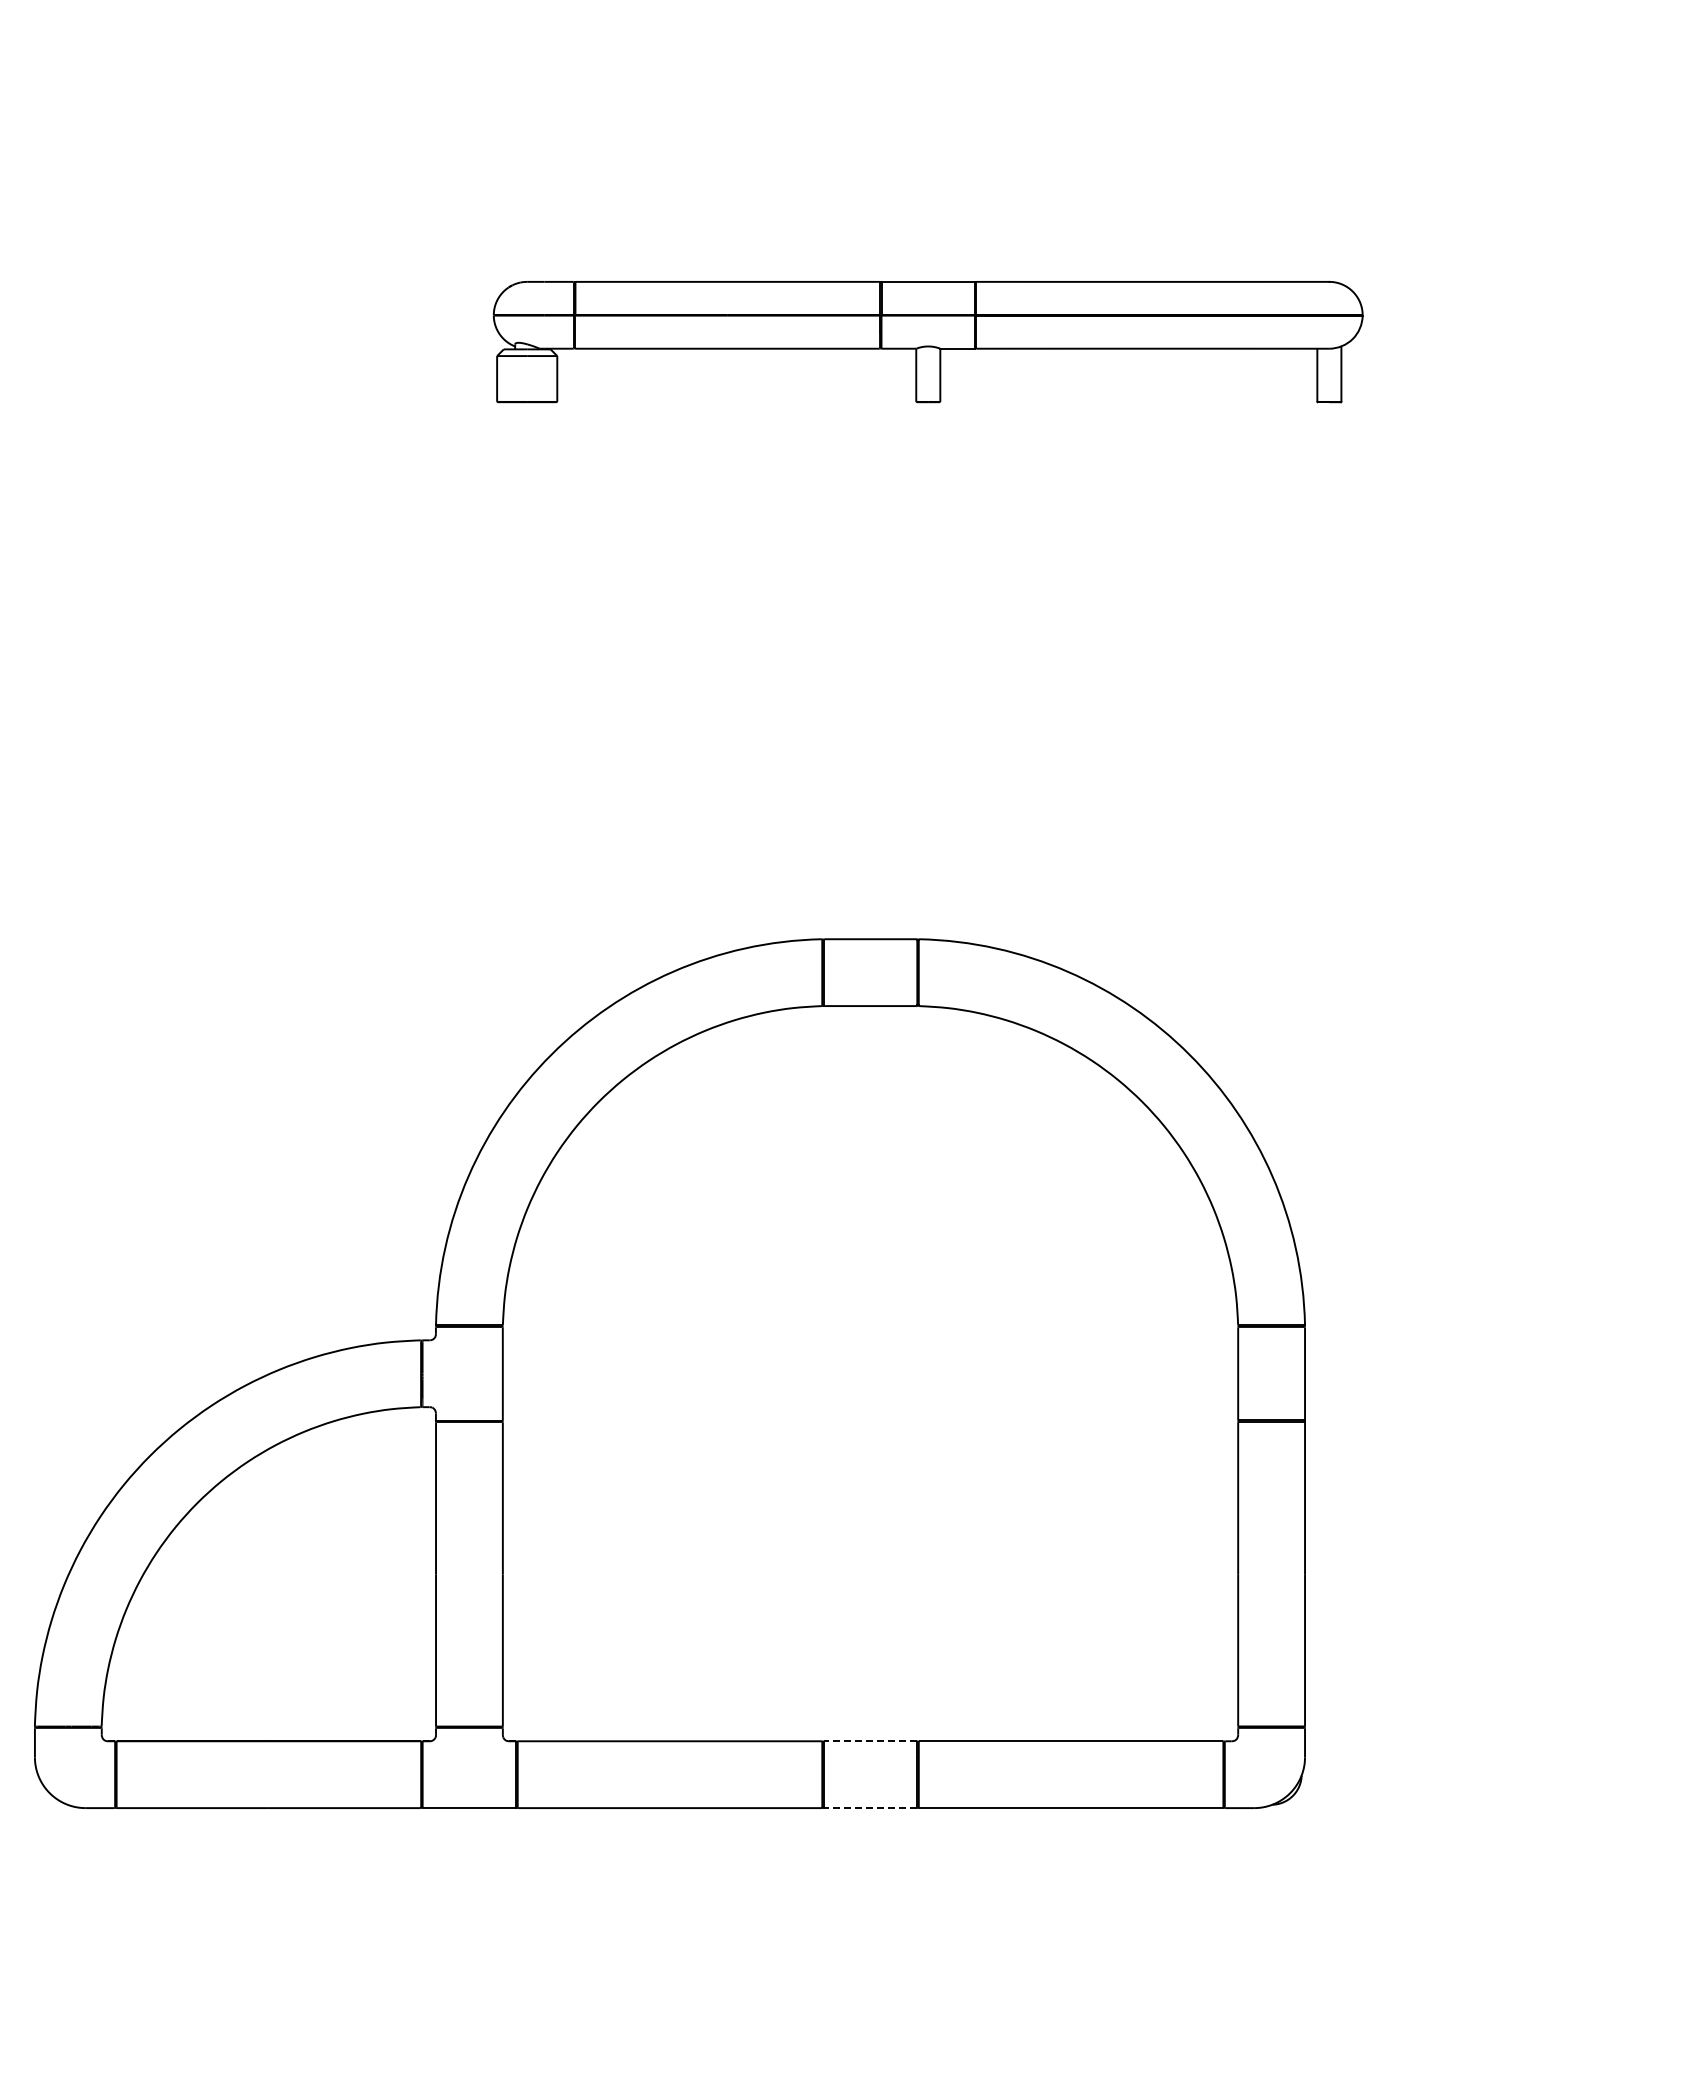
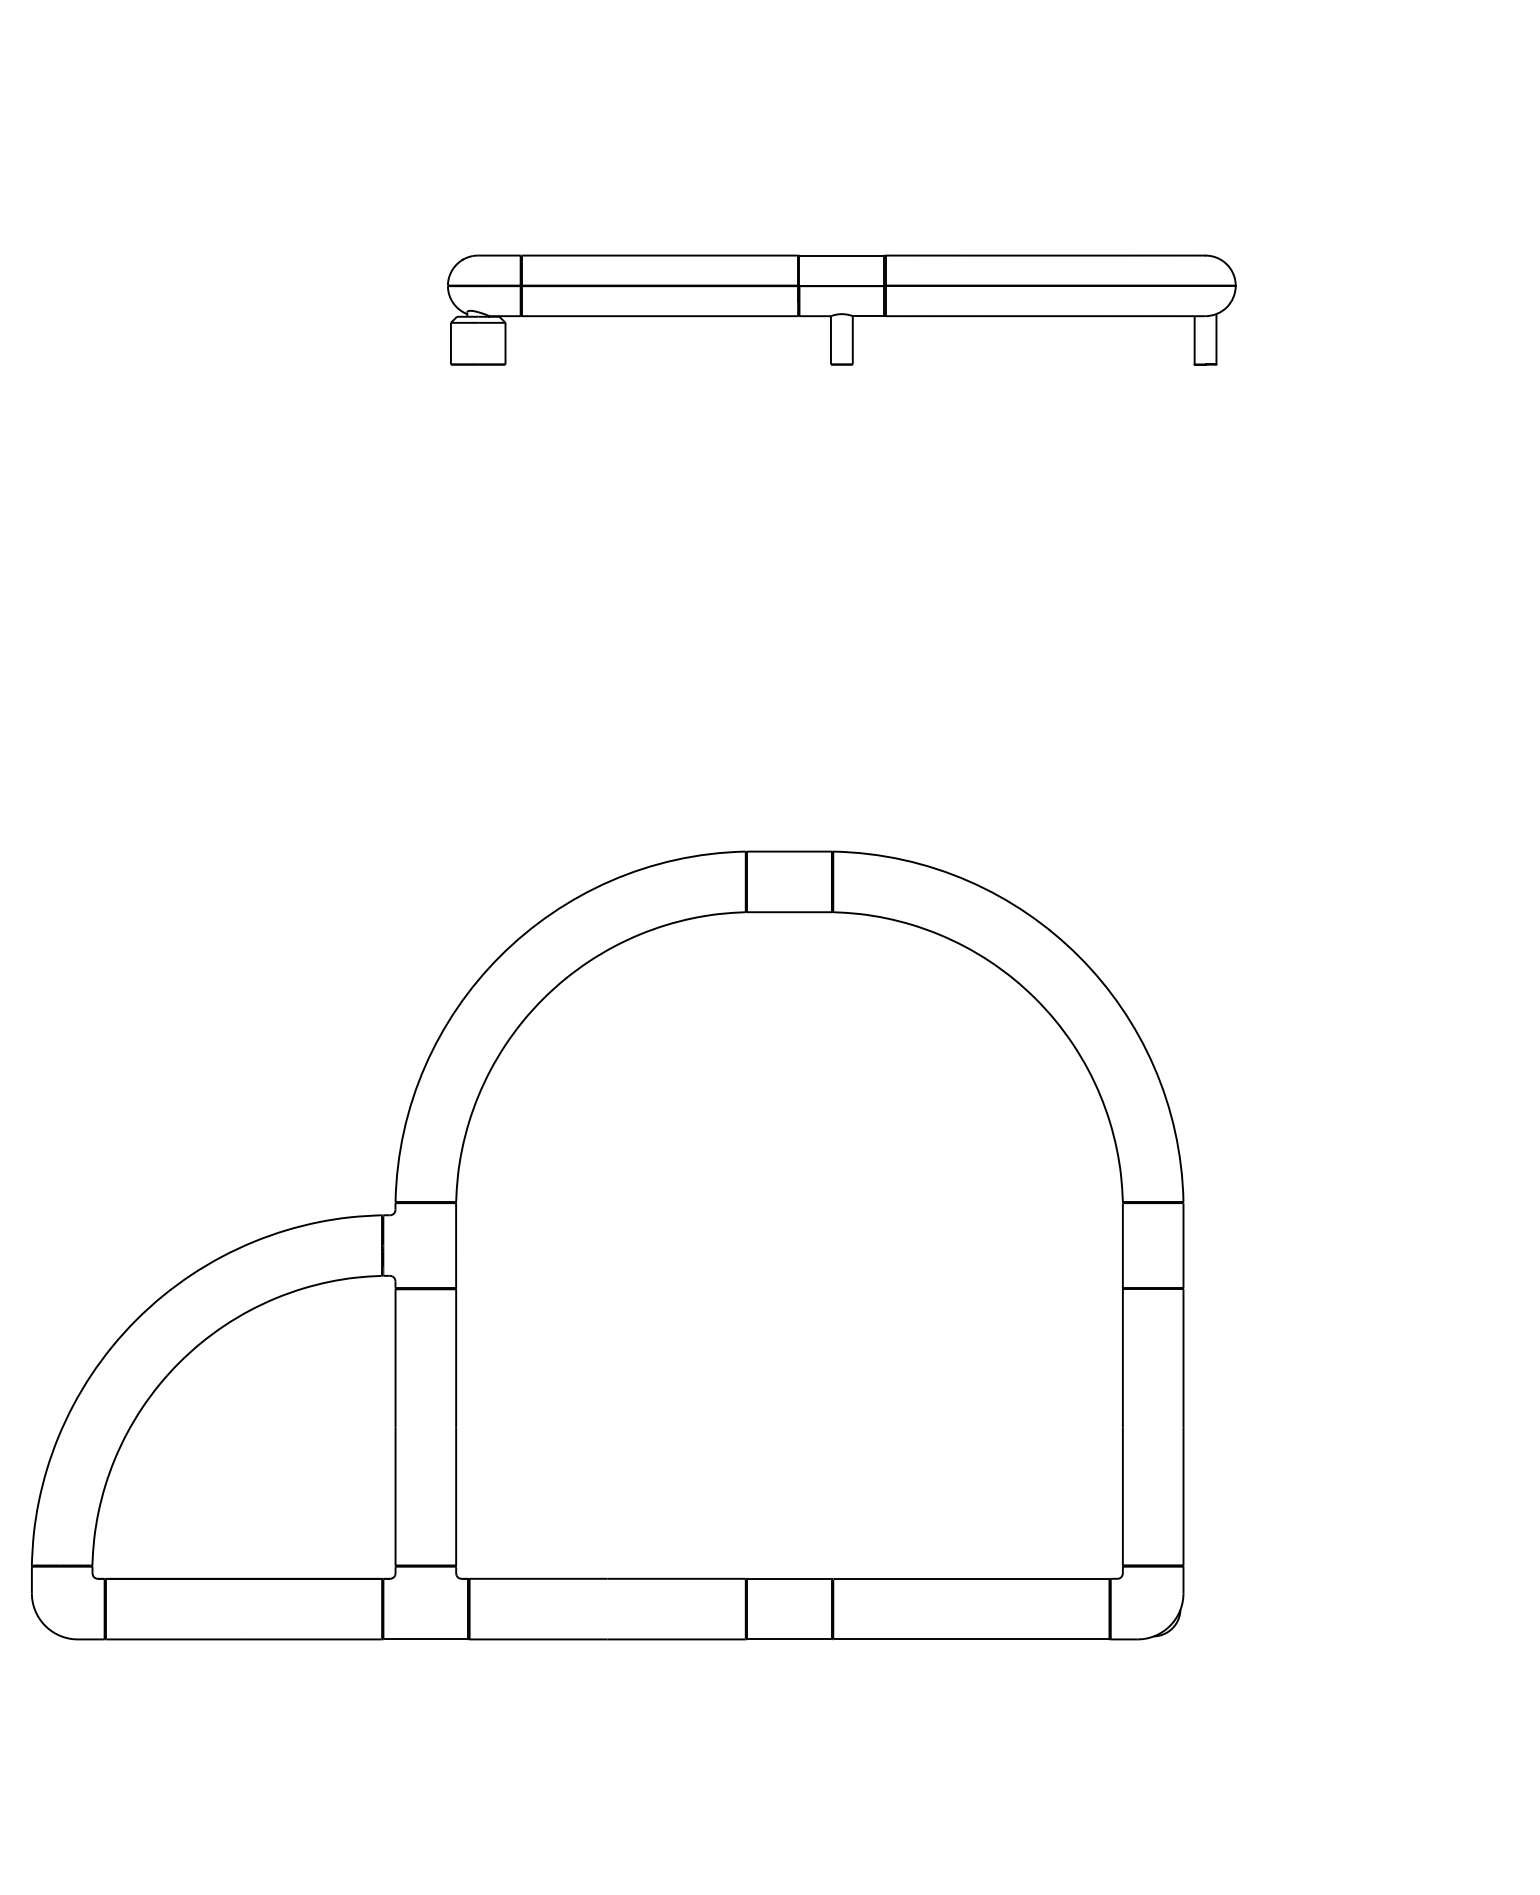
line: (870, 1741) -> (789, 1579), dashed -> solid
line: (870, 1808) -> (789, 1639), dashed -> solid

